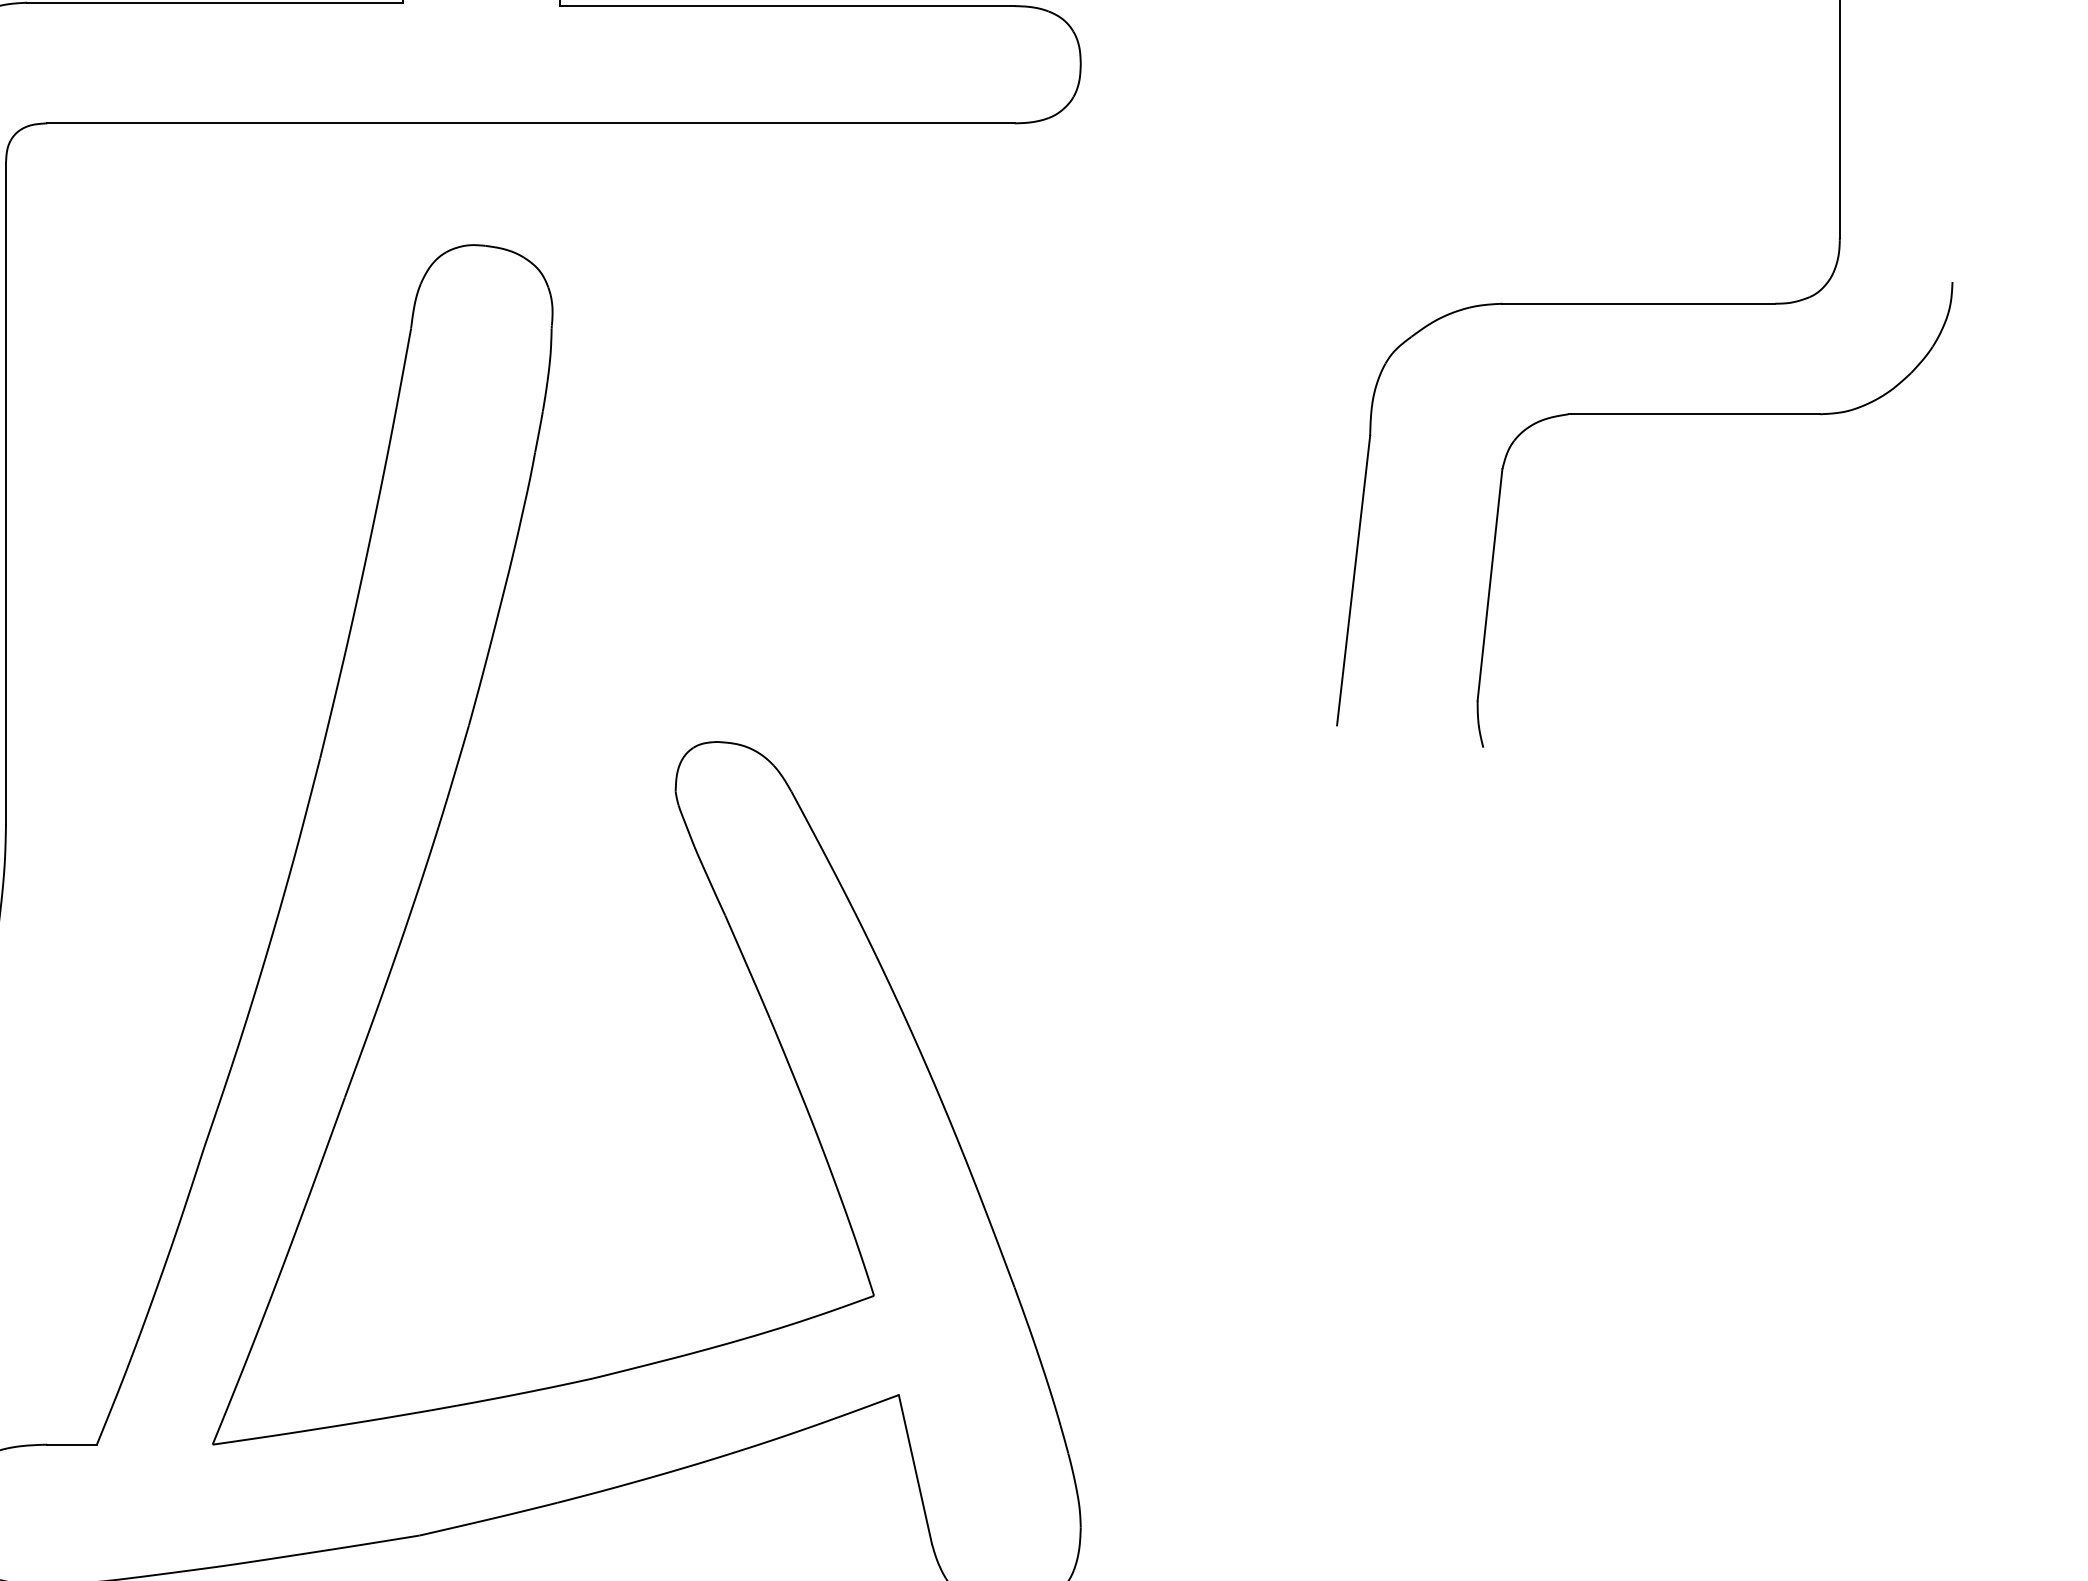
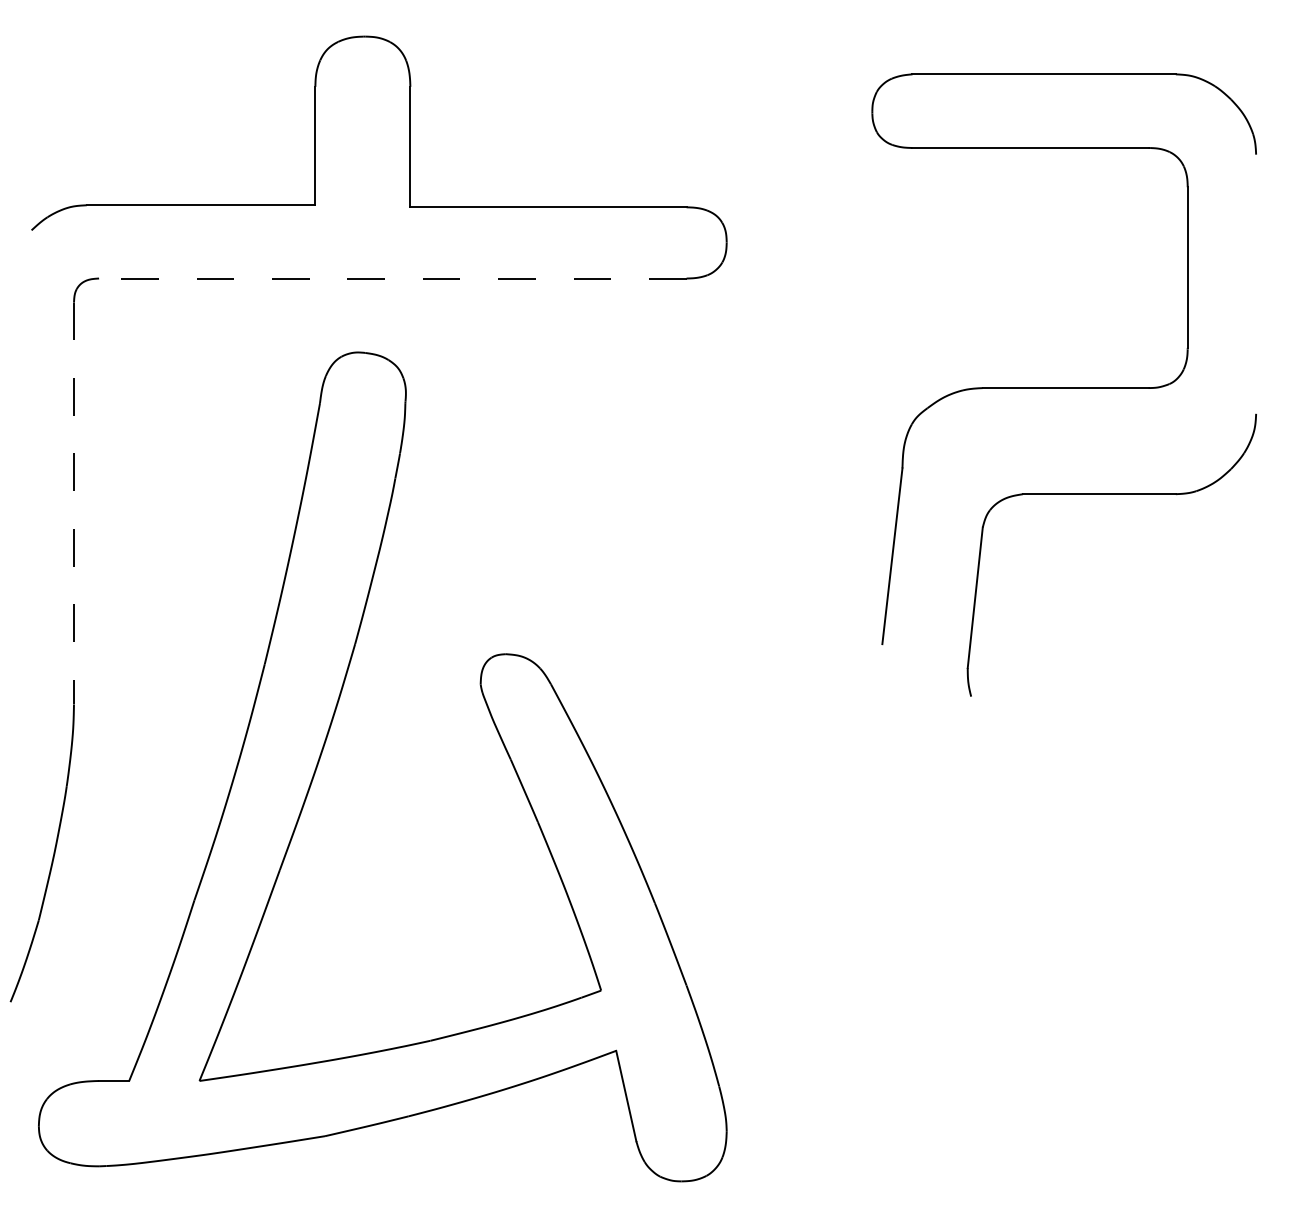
line: (530, 123) -> (392, 278), solid -> dashed
part: (1714, 414) -> (1111, 494), moved
line: (6, 493) -> (74, 503), solid -> dashed

